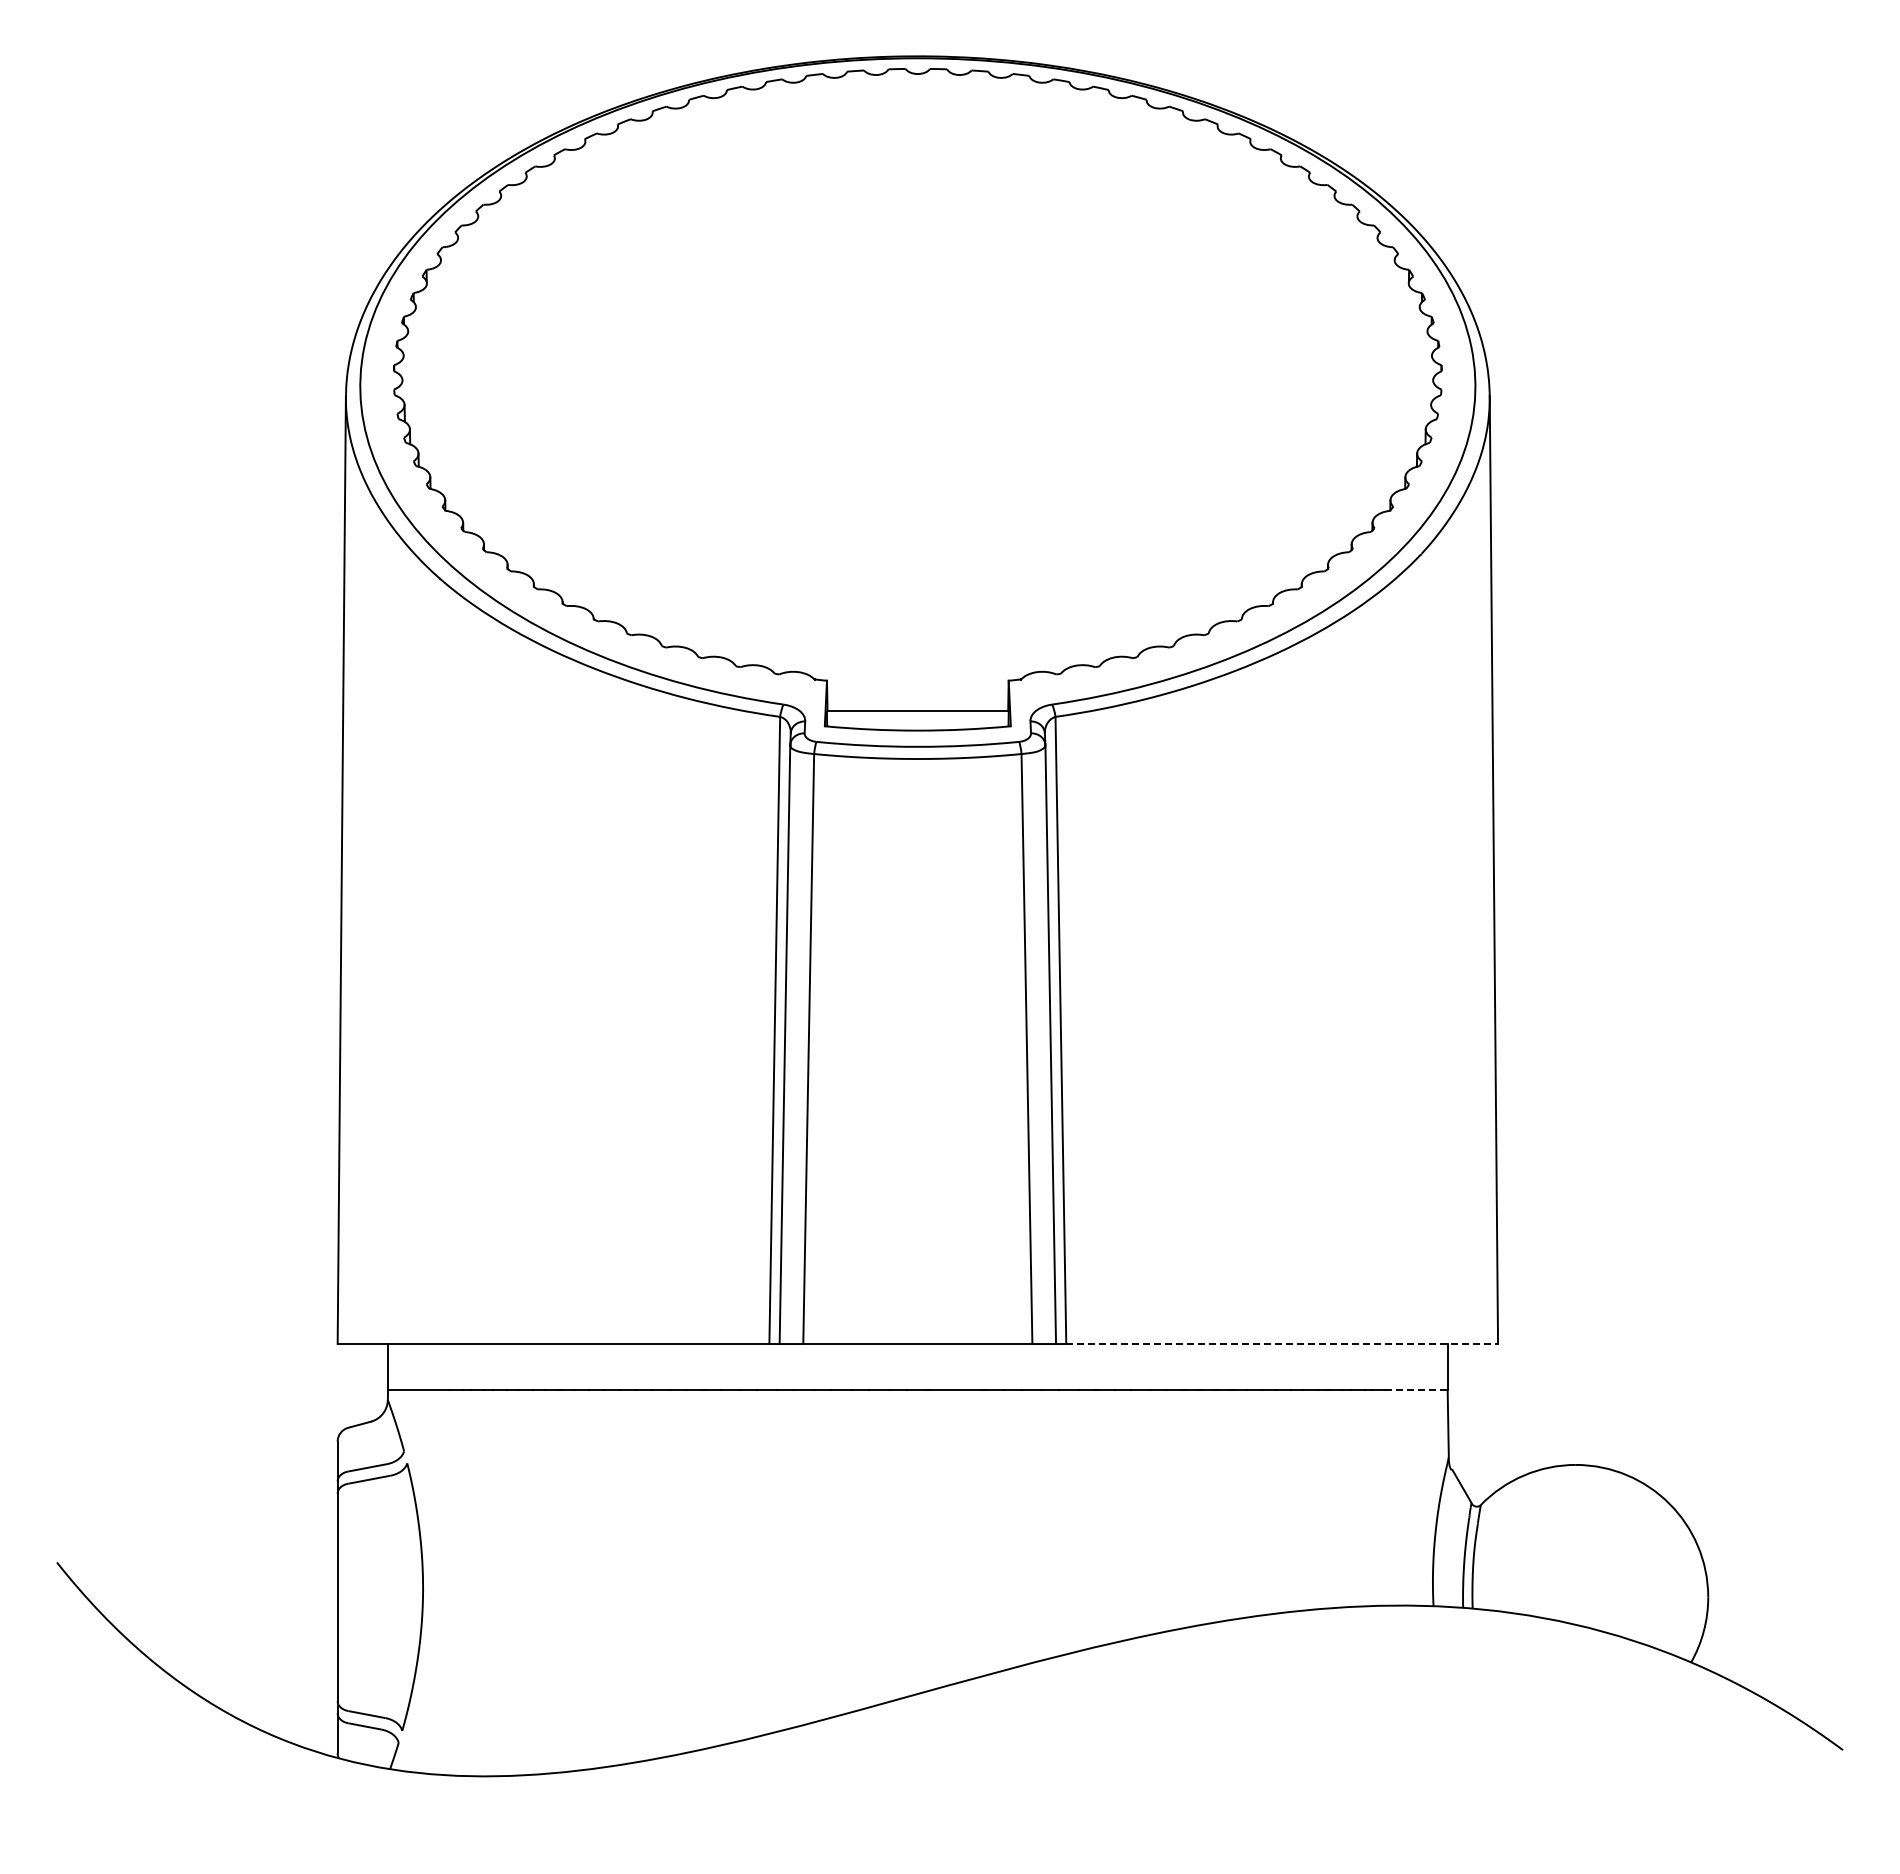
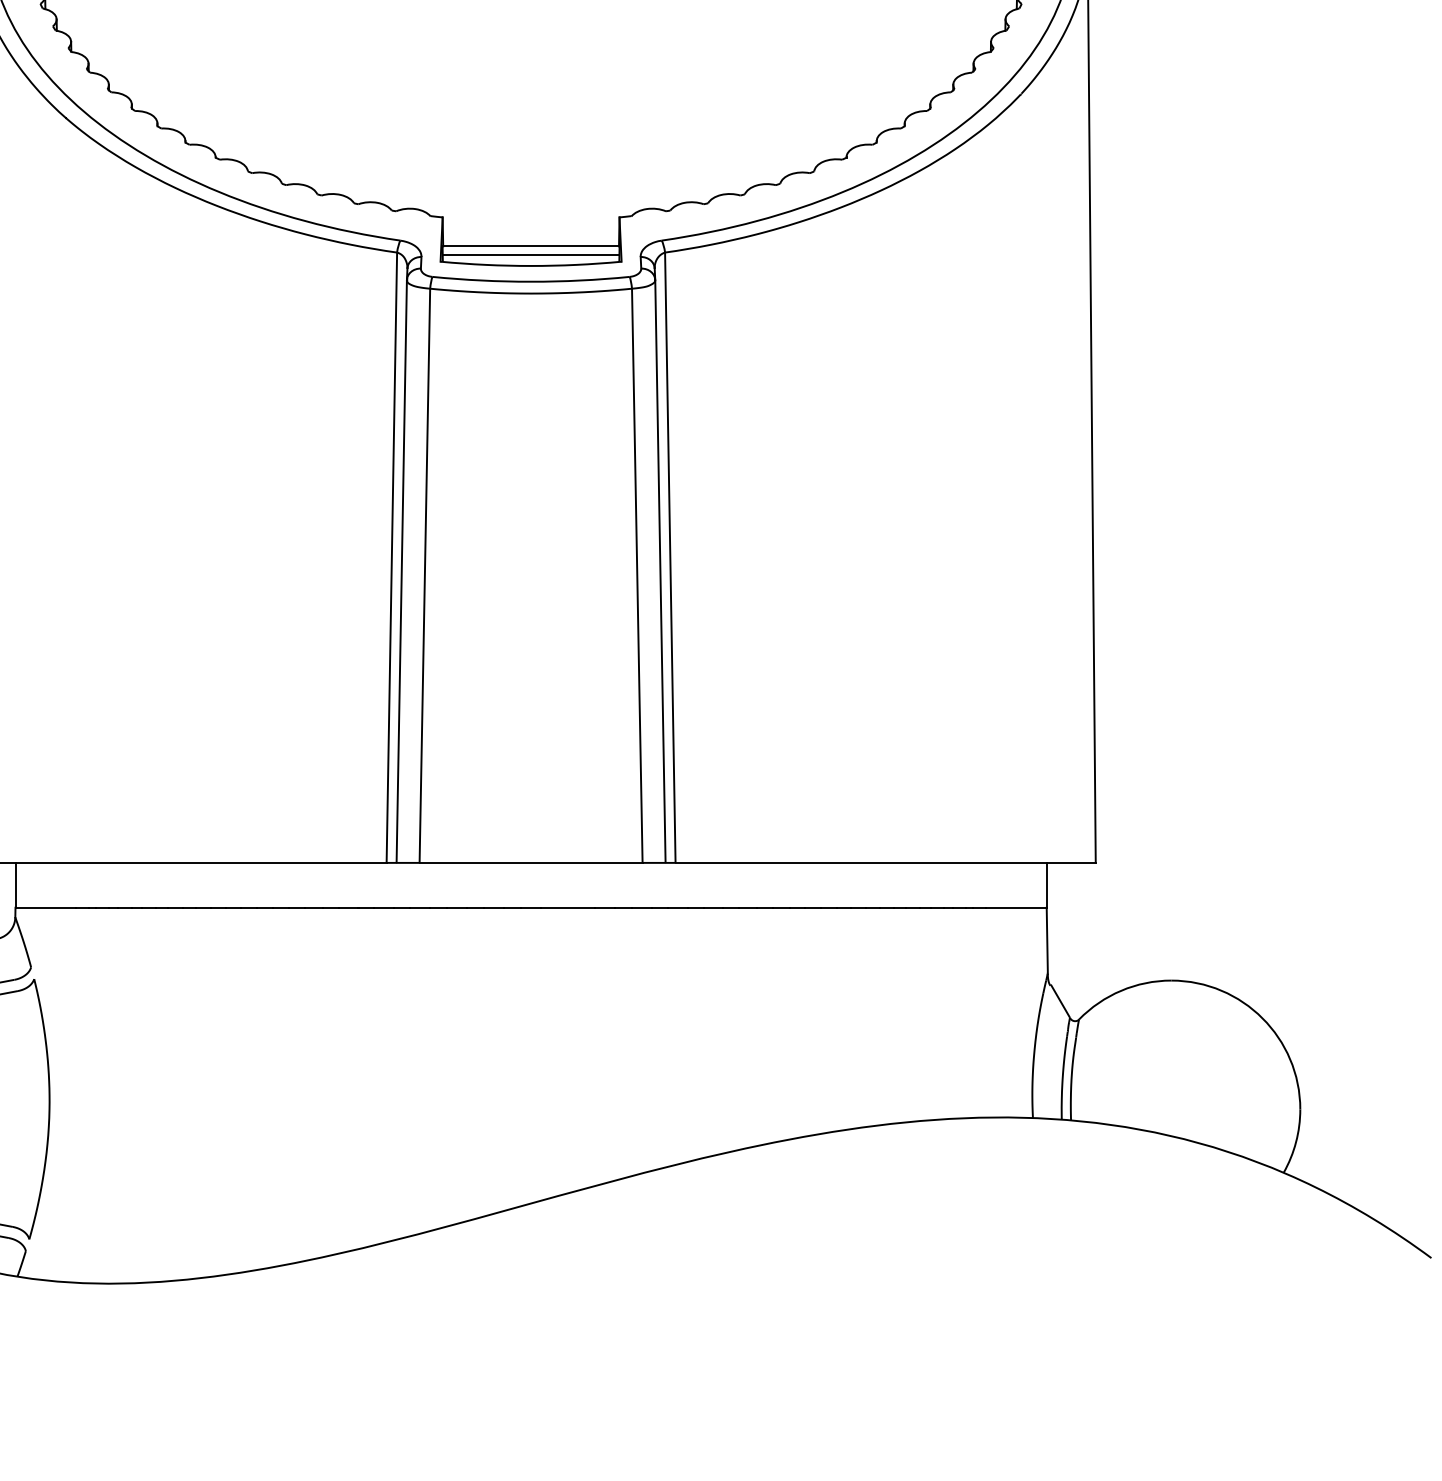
line: (917, 719) -> (530, 255), added
line: (1282, 1344) -> (885, 863), dashed -> solid
line: (1416, 1390) -> (1016, 908), dashed -> solid

